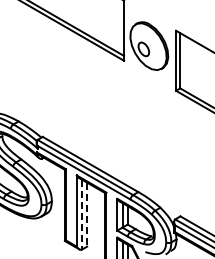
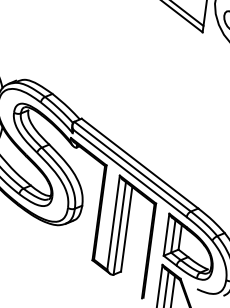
line: (81, 214) -> (119, 228), dashed -> solid
line: (87, 214) -> (127, 229), dashed -> solid

